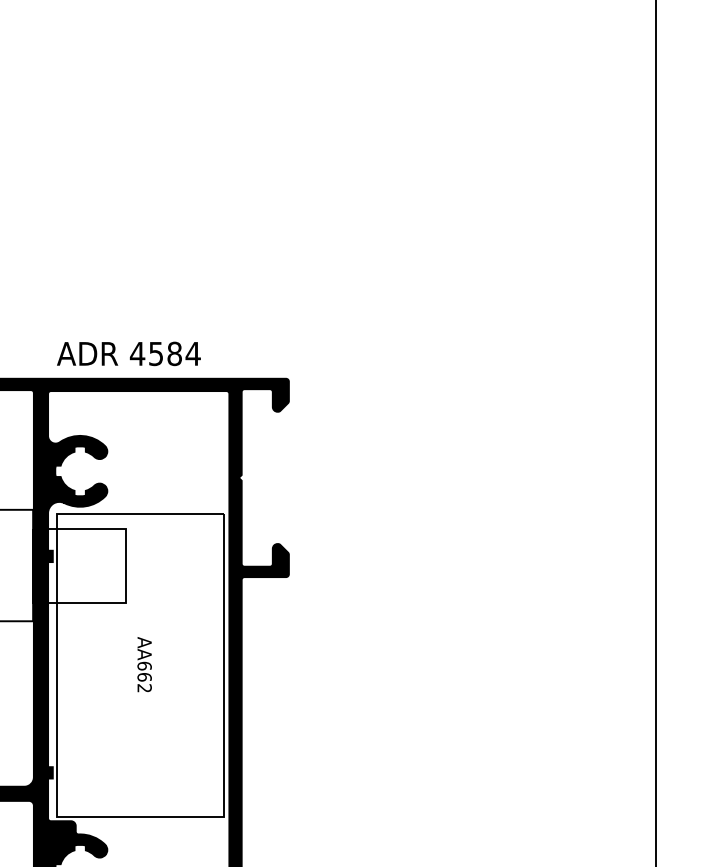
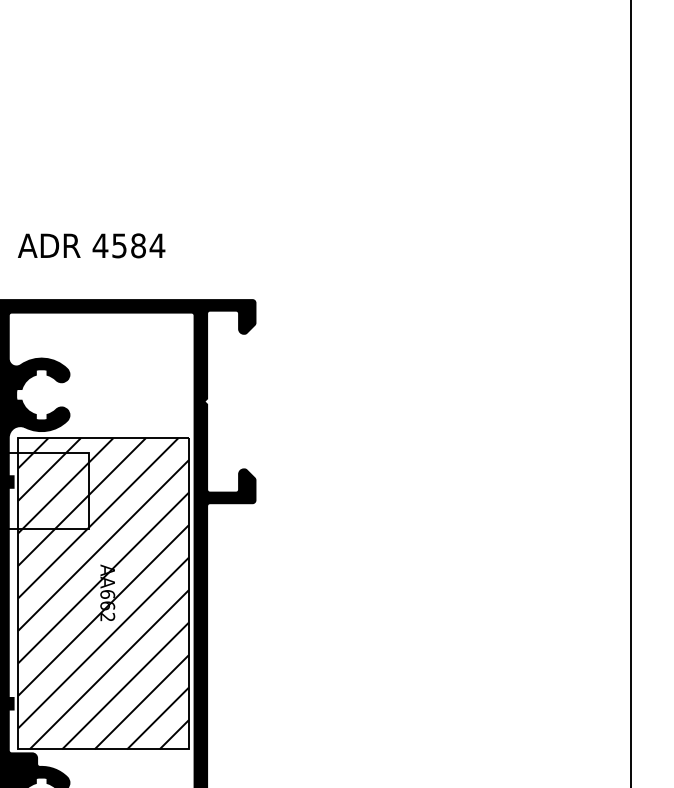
text: (128, 353) -> (91, 245), moved
hatch: (140, 665) -> (103, 593), added

